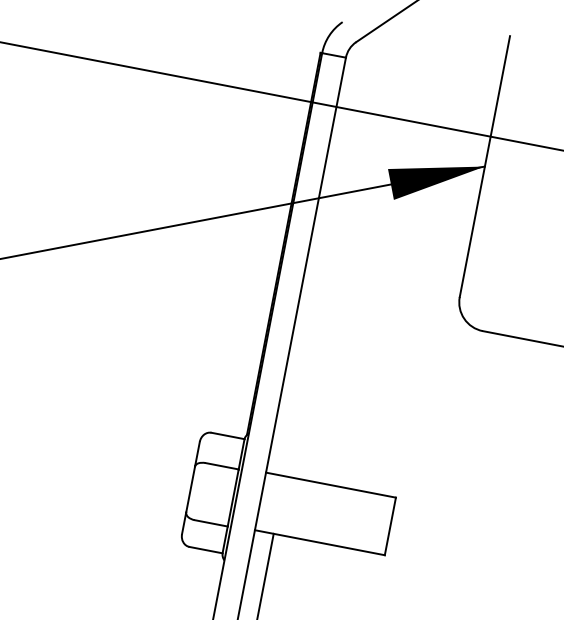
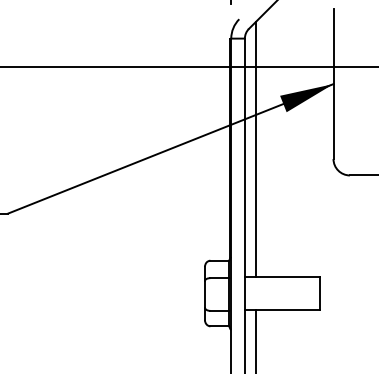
line: (327, 254) -> (255, 149), added

